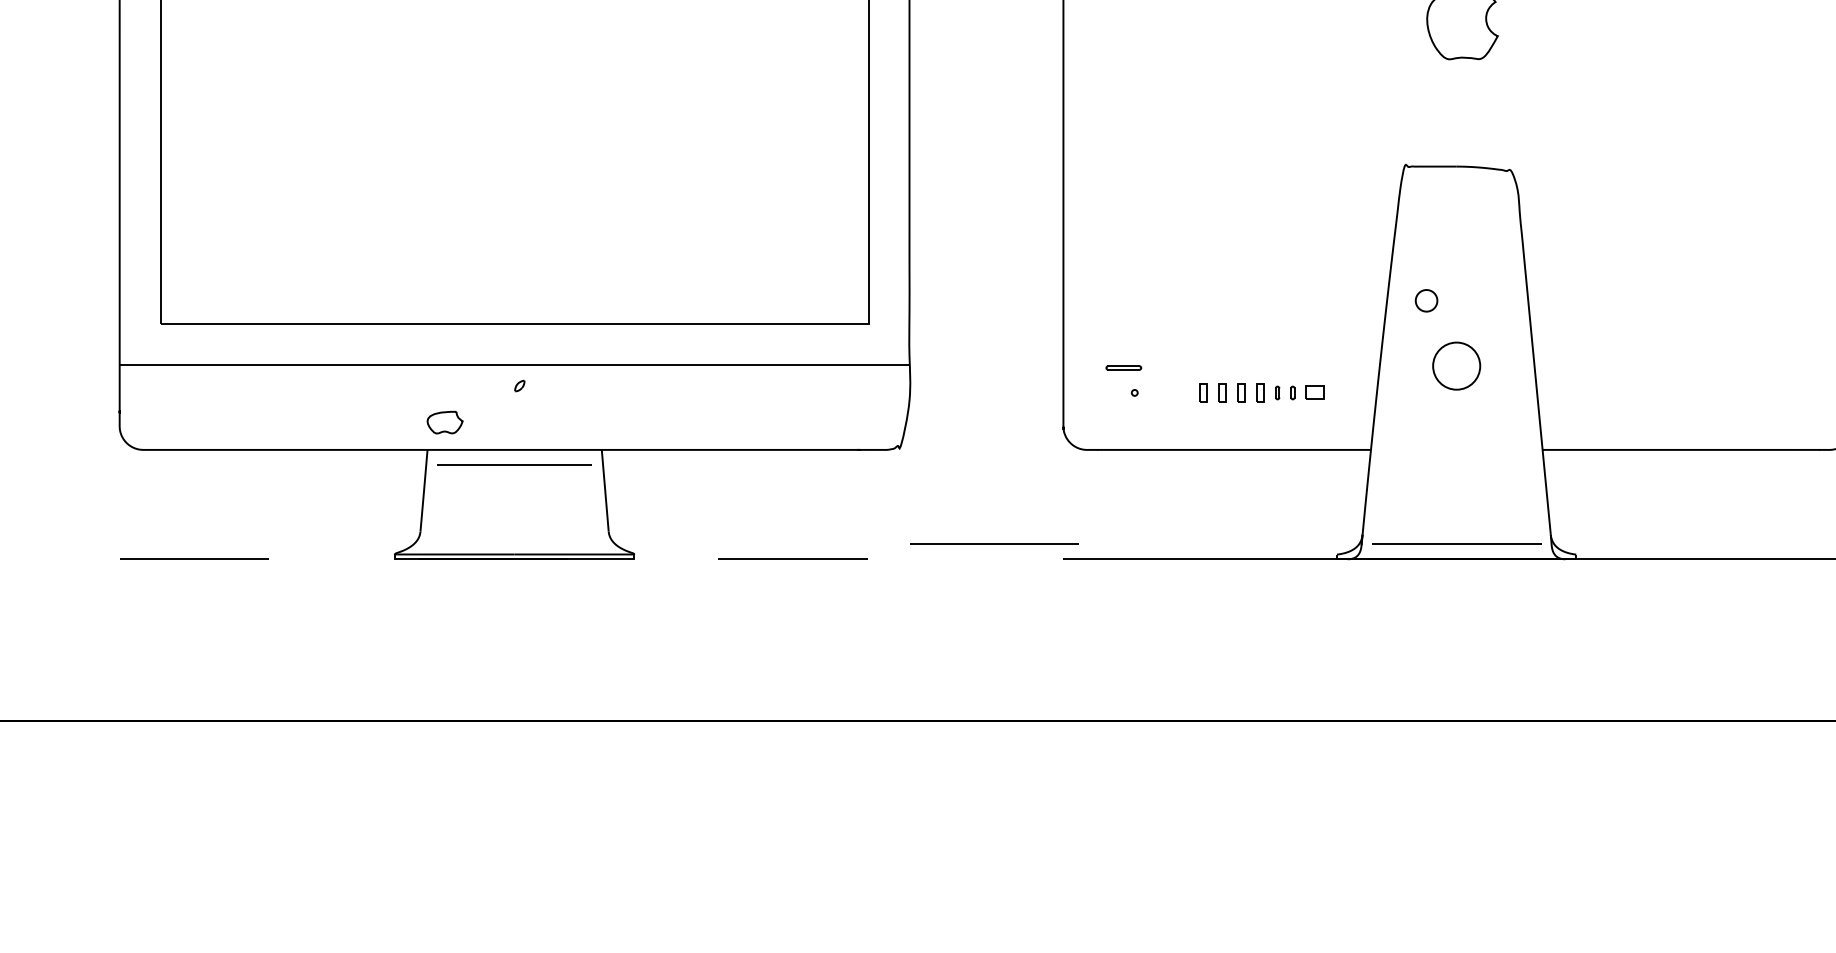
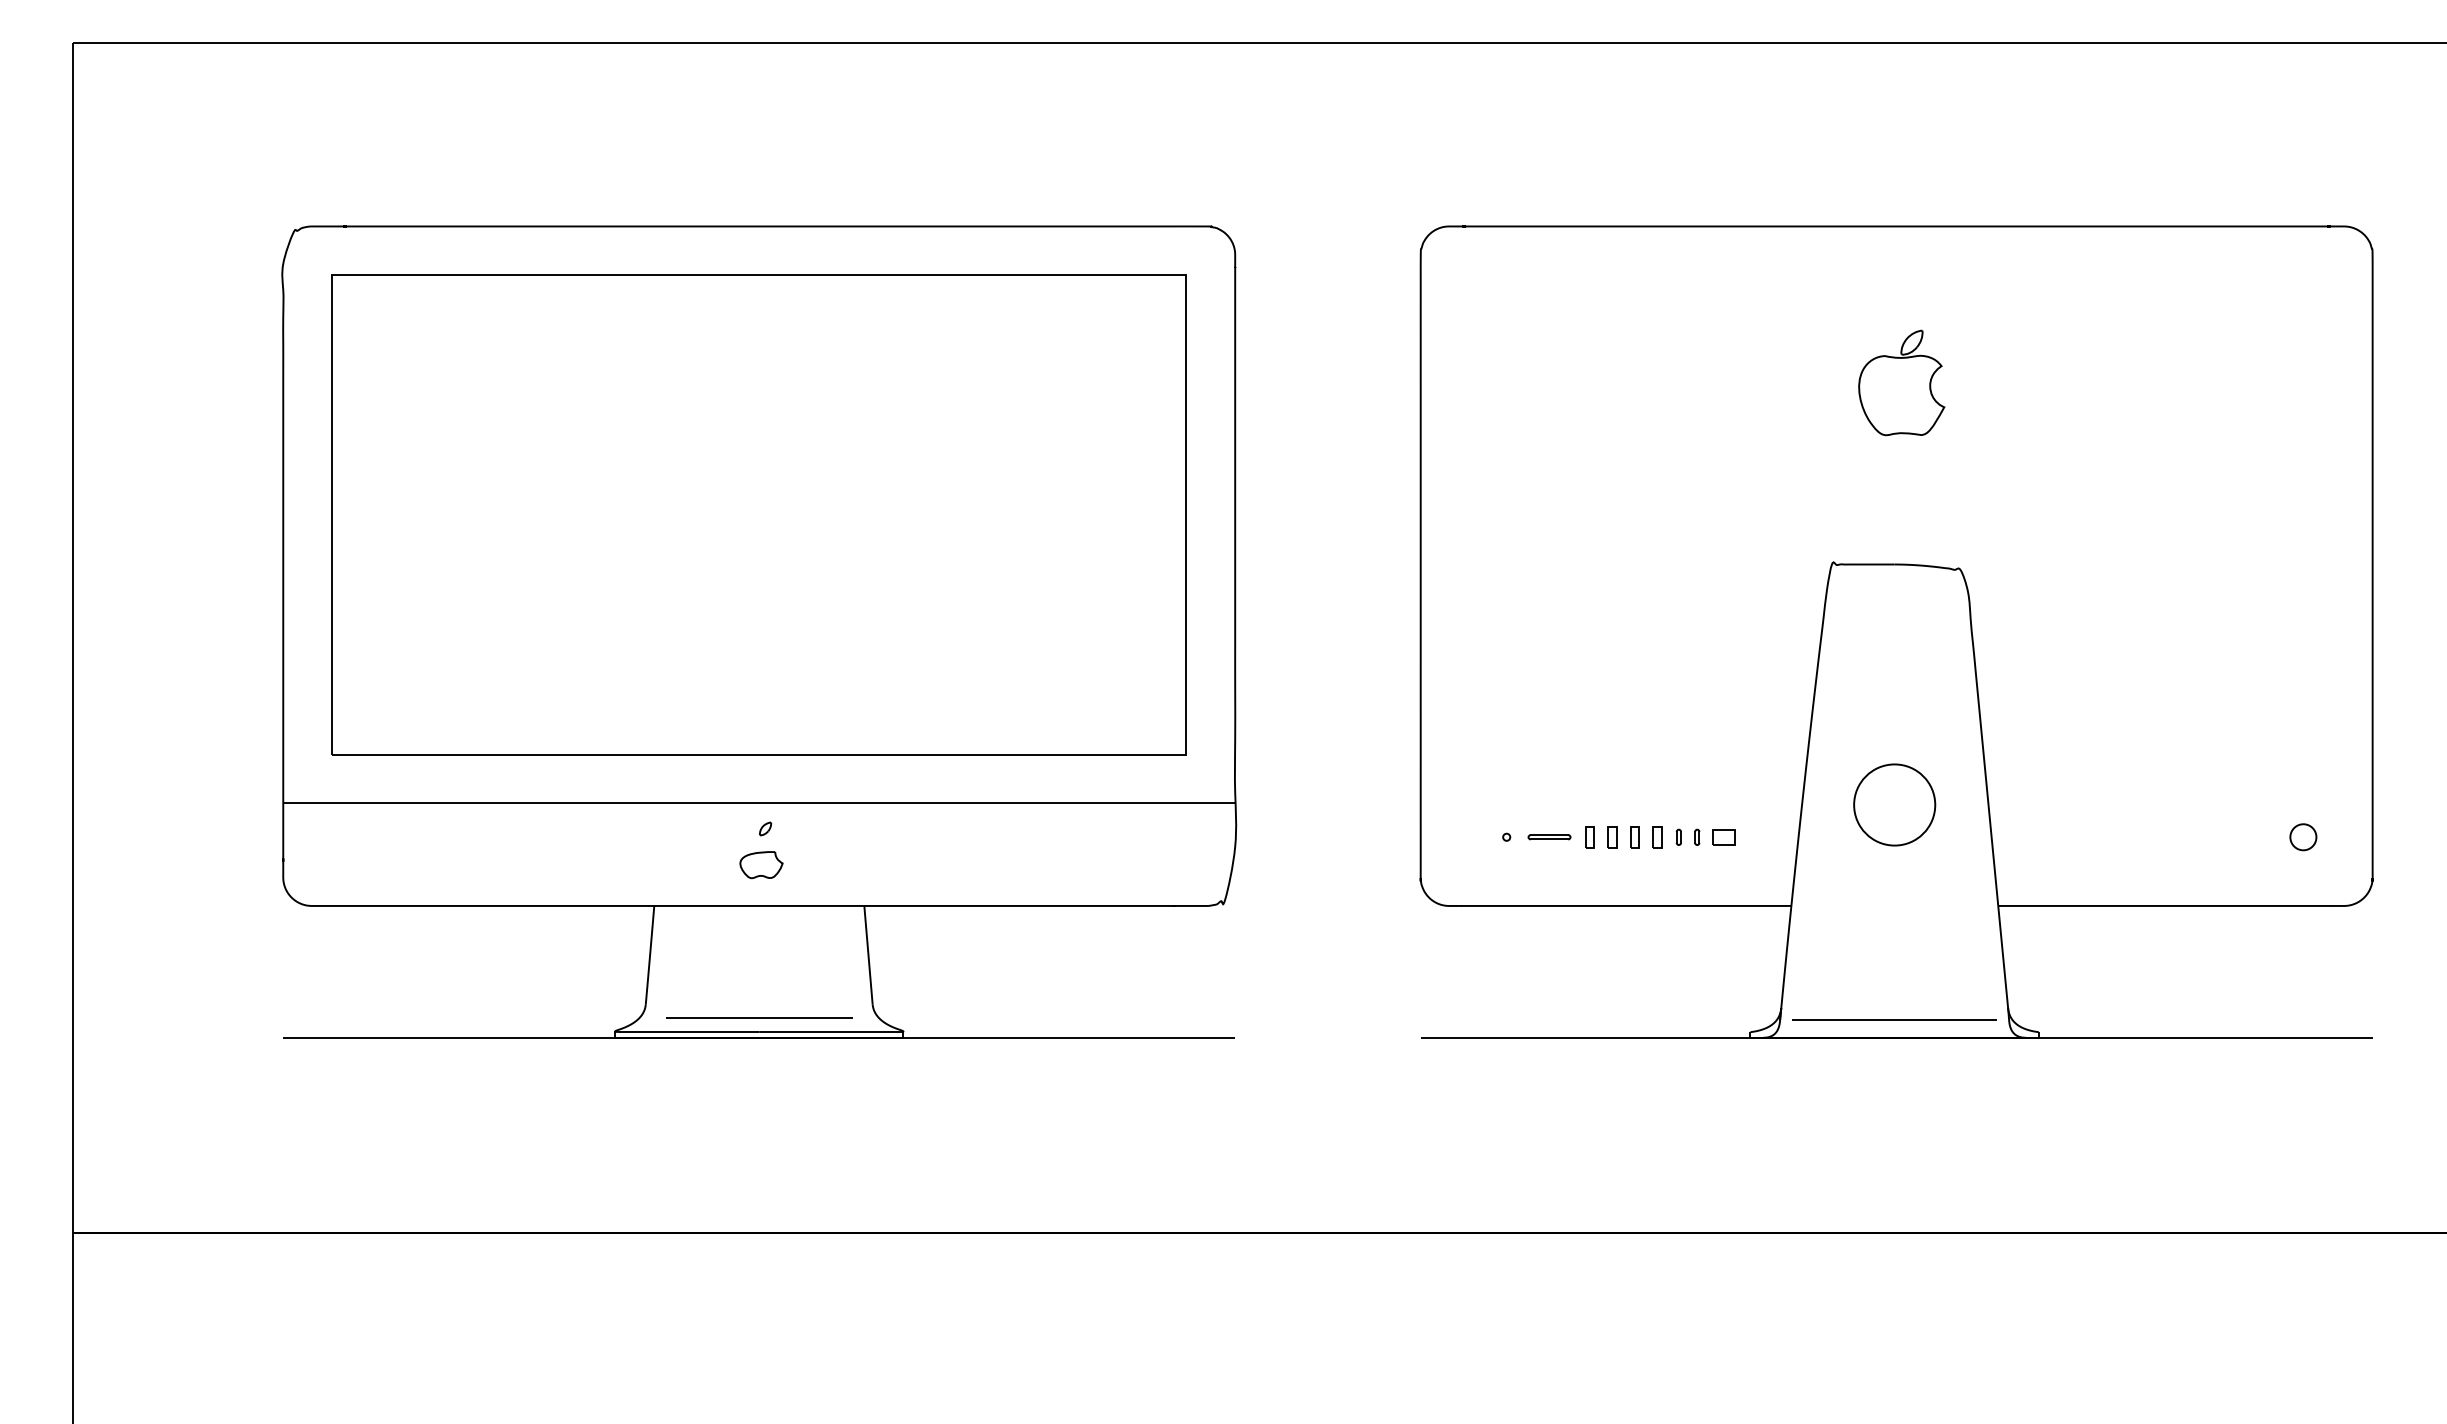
circle: (1426, 301) -> (2303, 837), moved
circle: (1456, 365) -> (1894, 804), size x1.43
part: (1123, 368) -> (1549, 837), moved
part: (445, 422) -> (761, 865), moved
line: (514, 465) -> (759, 1017), moved
line: (994, 544) -> (1337, 1019), removed
line: (514, 559) -> (759, 1037), dashed -> solid

